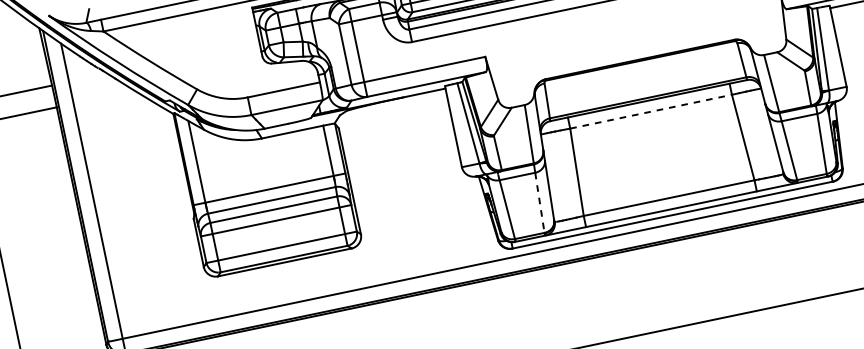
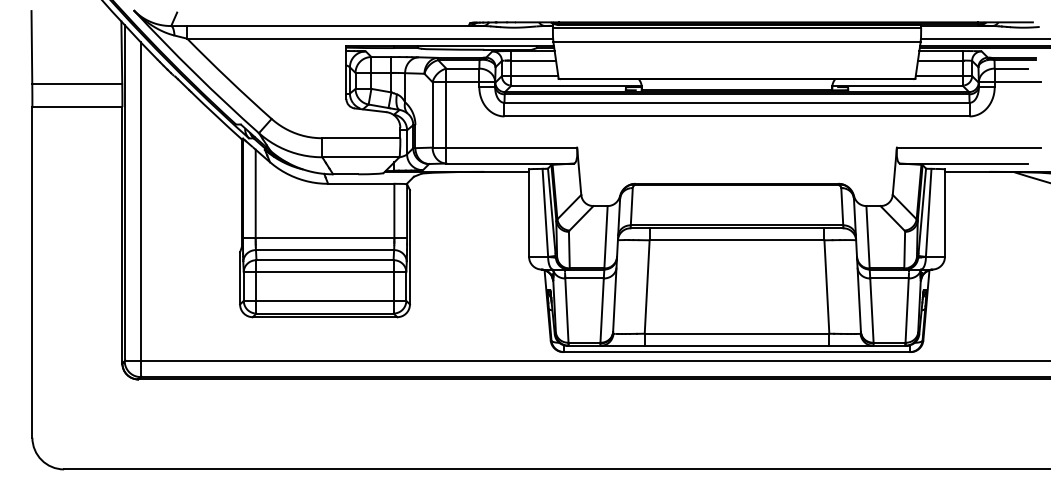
line: (651, 111) -> (737, 240), dashed -> solid
line: (540, 203) -> (602, 311), dashed -> solid

